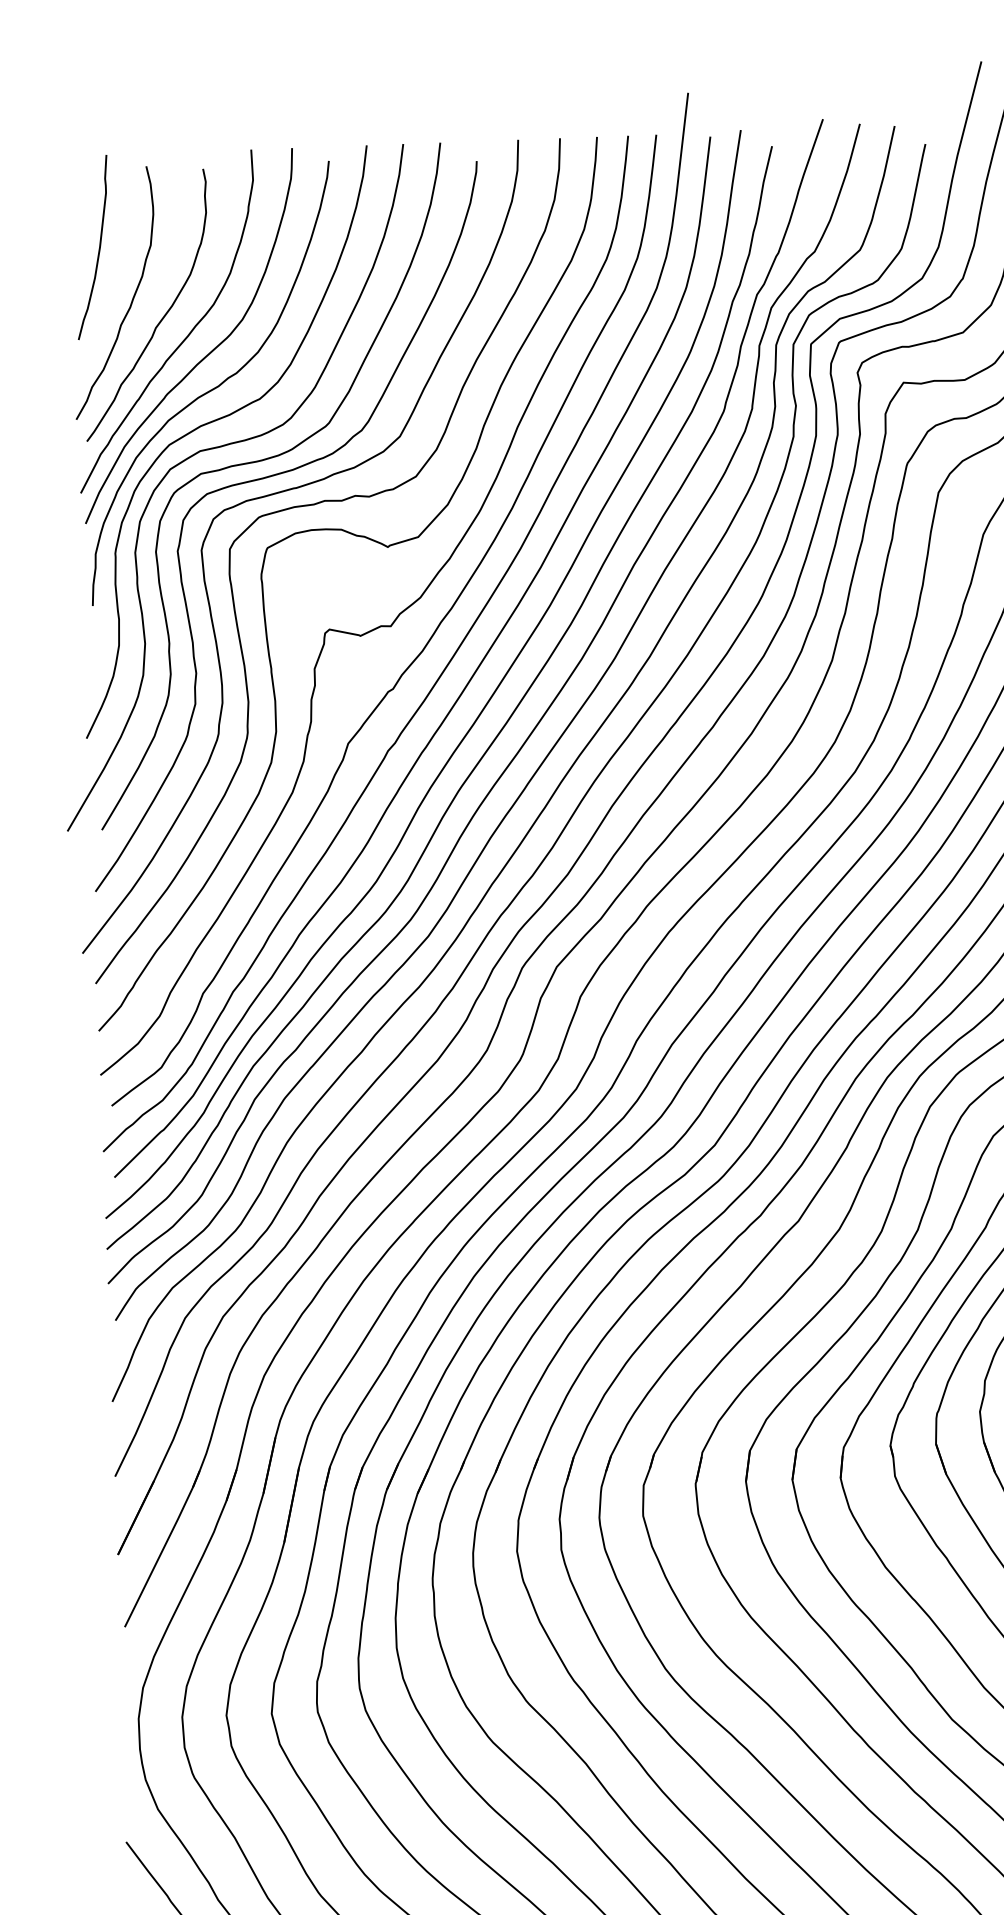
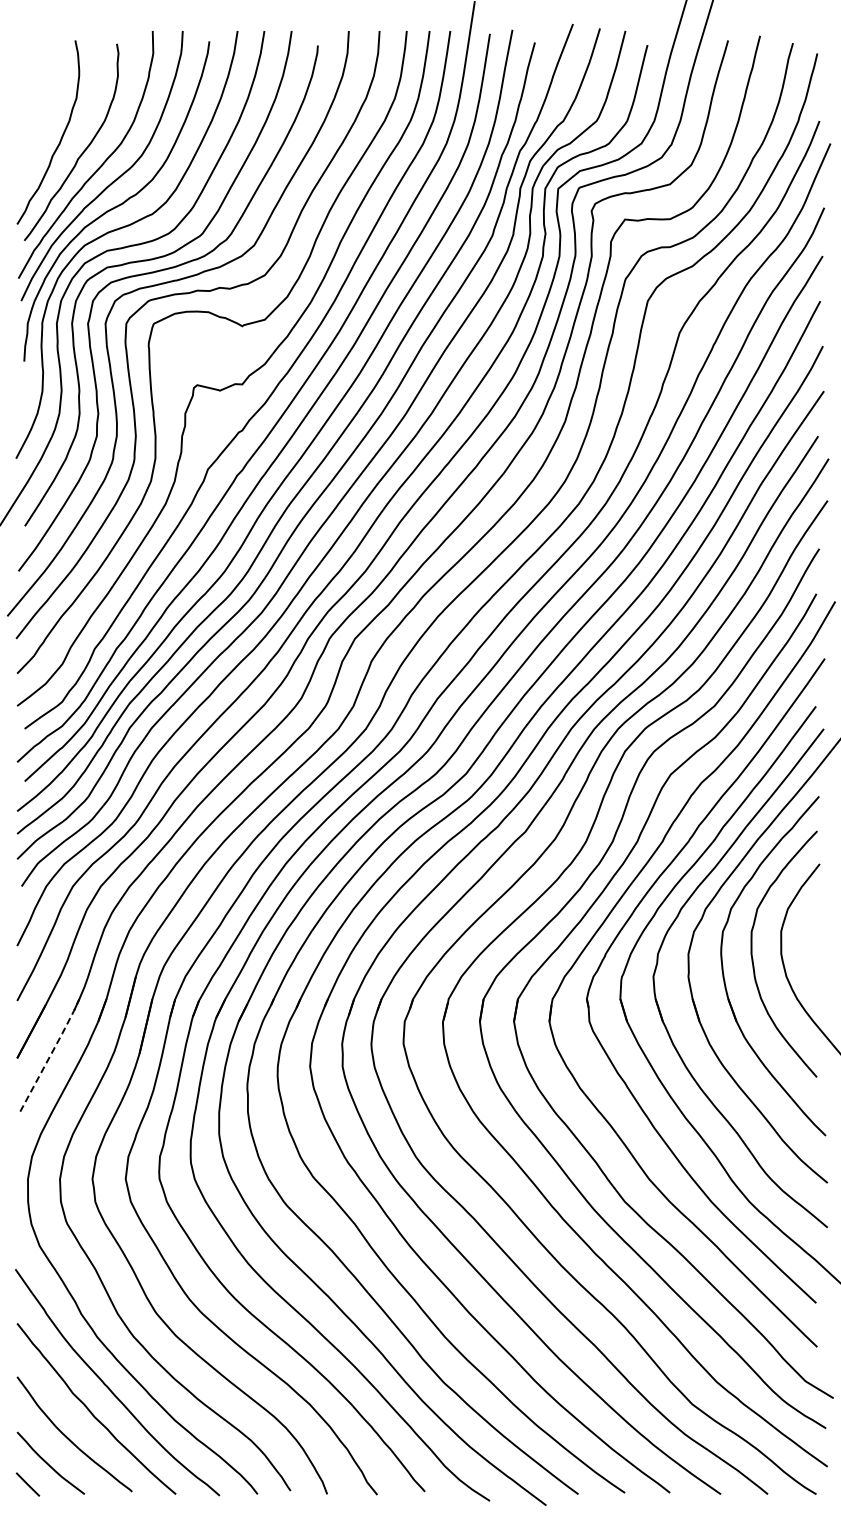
curve: (97, 249) -> (37, 100), removed
line: (163, 1547) -> (50, 1054), solid -> dashed

